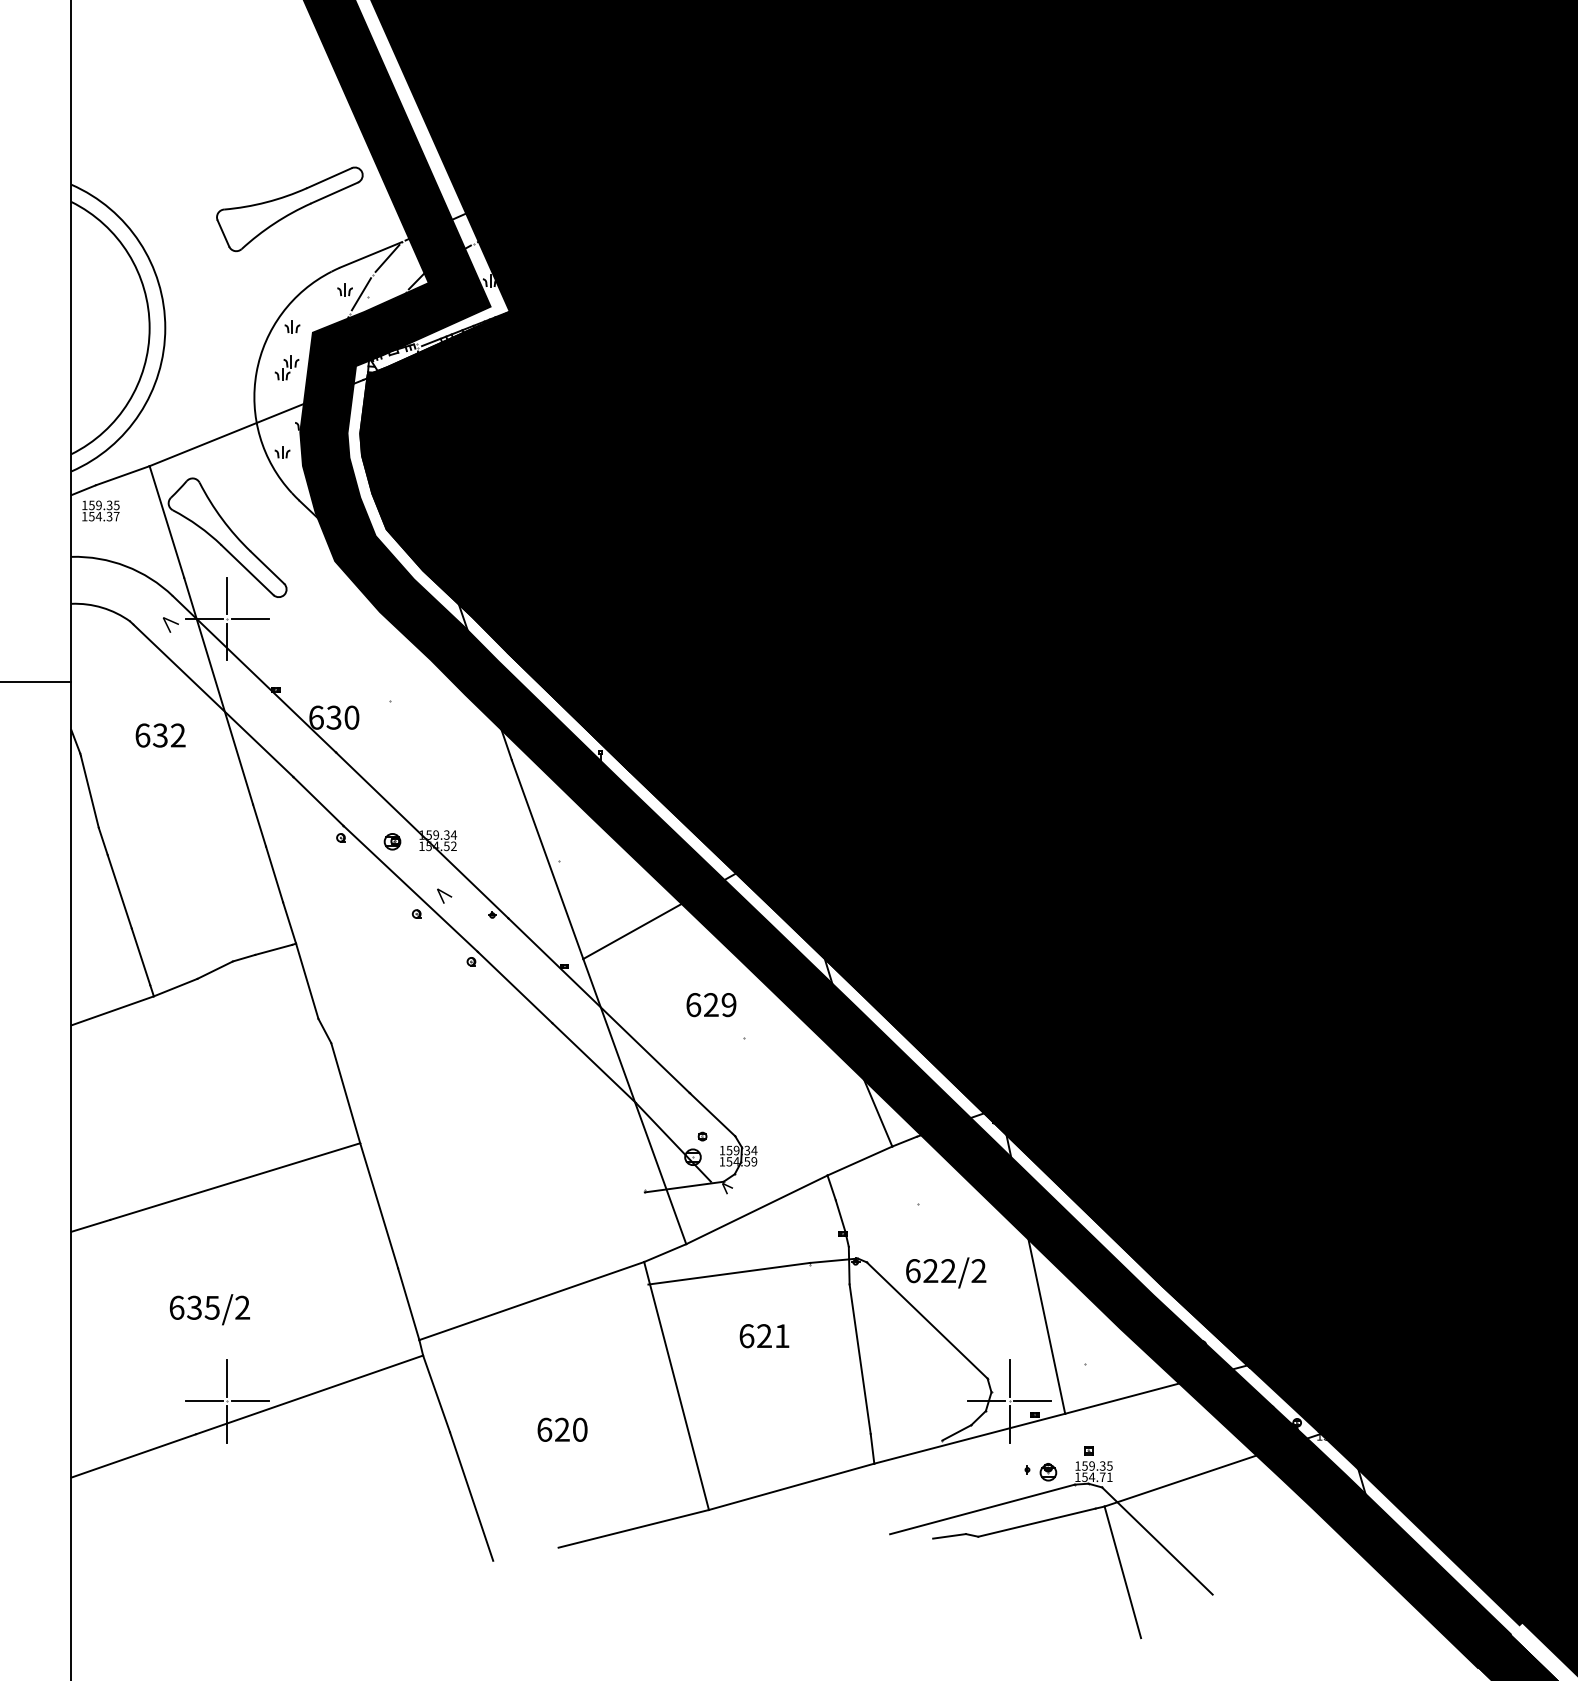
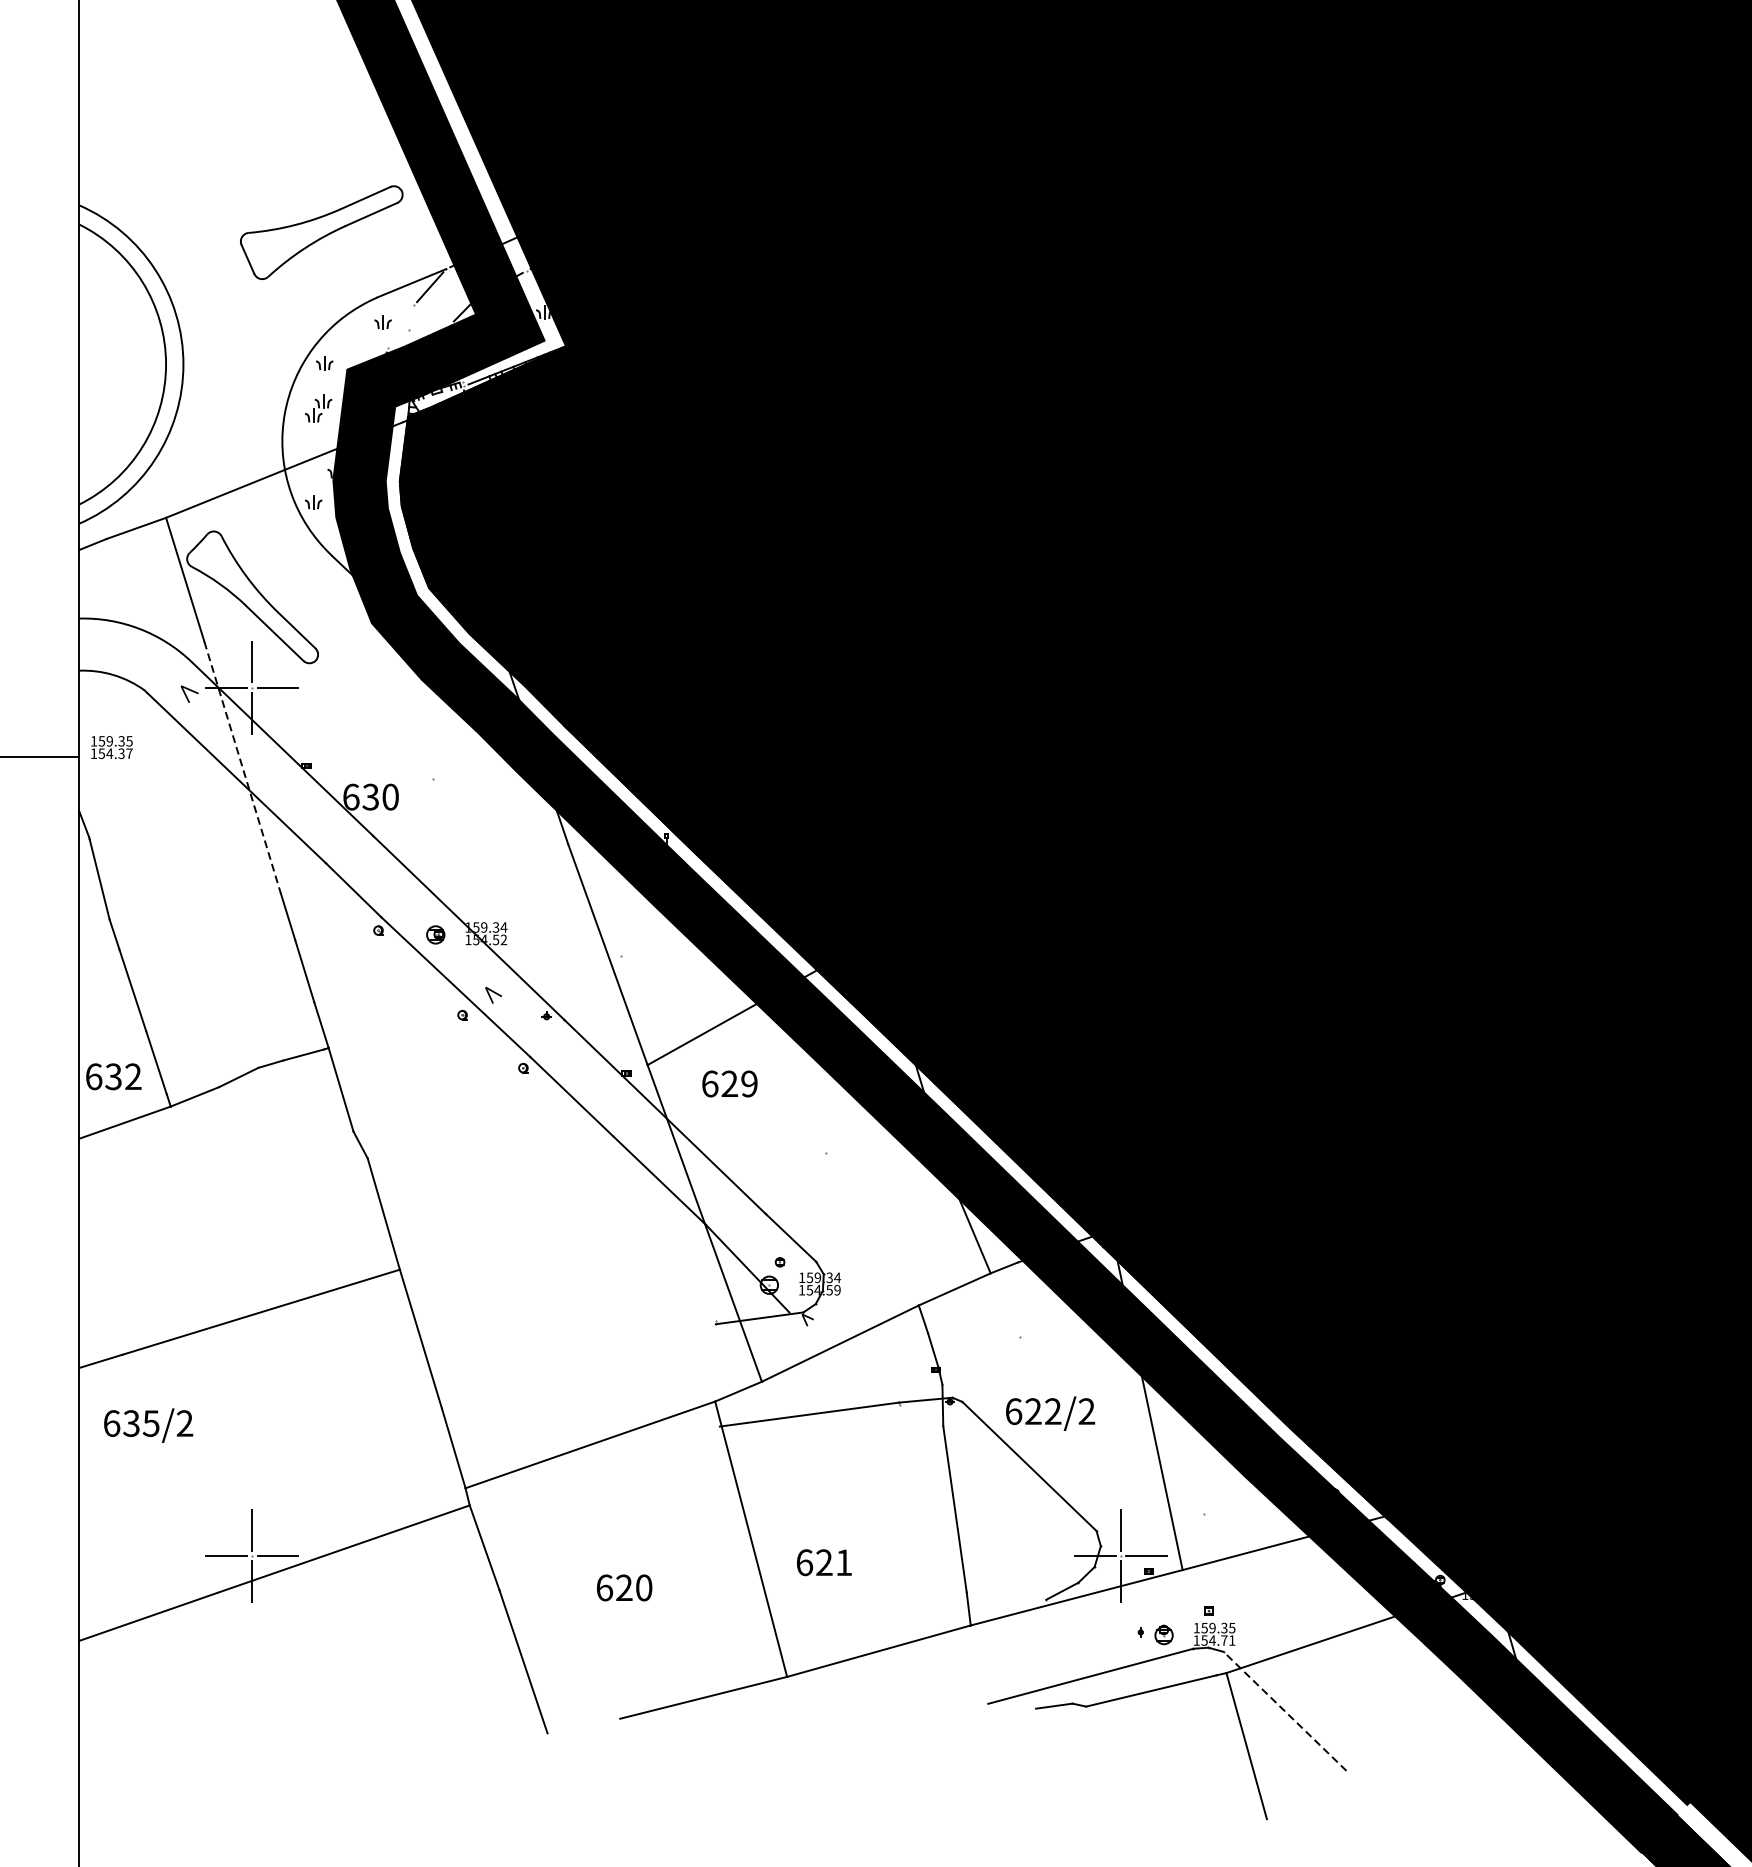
line: (361, 294) -> (401, 327), removed
text: (100, 510) -> (111, 746), moved
line: (218, 691) -> (242, 768), solid -> dashed
text: (160, 735) -> (113, 1076), moved
text: (711, 1005) -> (729, 1084), moved
text: (209, 1309) -> (148, 1425), moved
text: (764, 1336) -> (824, 1563), moved
line: (1157, 1540) -> (1285, 1710), solid -> dashed

